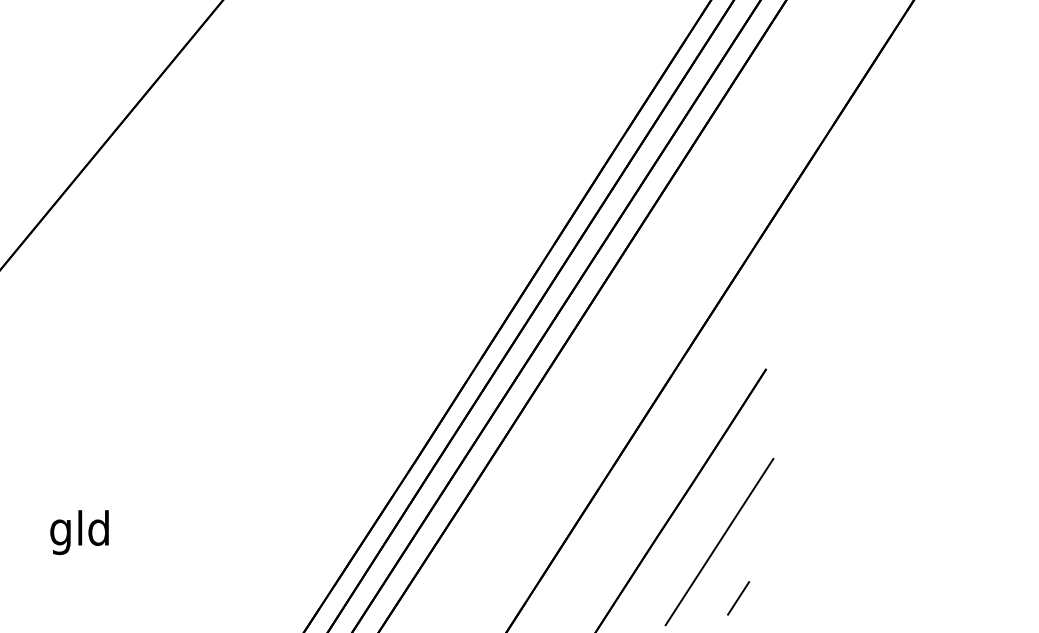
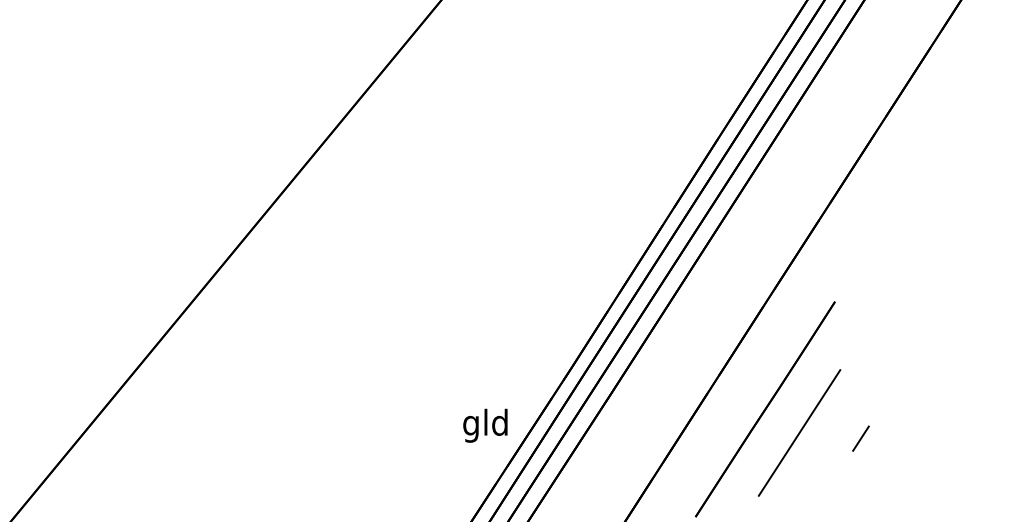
text: (79, 532) -> (485, 425), moved
line: (737, 598) -> (860, 438), moved

